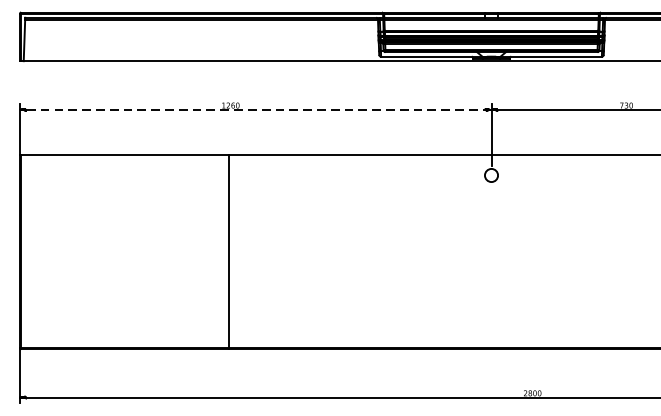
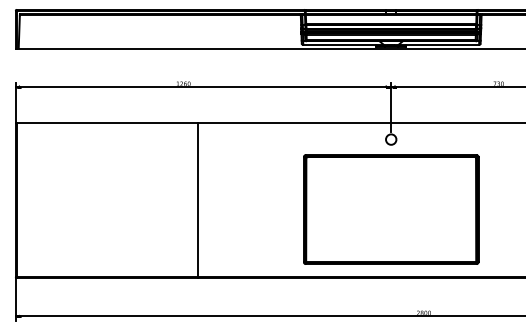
line: (255, 110) -> (203, 87), dashed -> solid
line: (229, 251) -> (197, 200), moved
part: (491, 263) -> (391, 209), added

